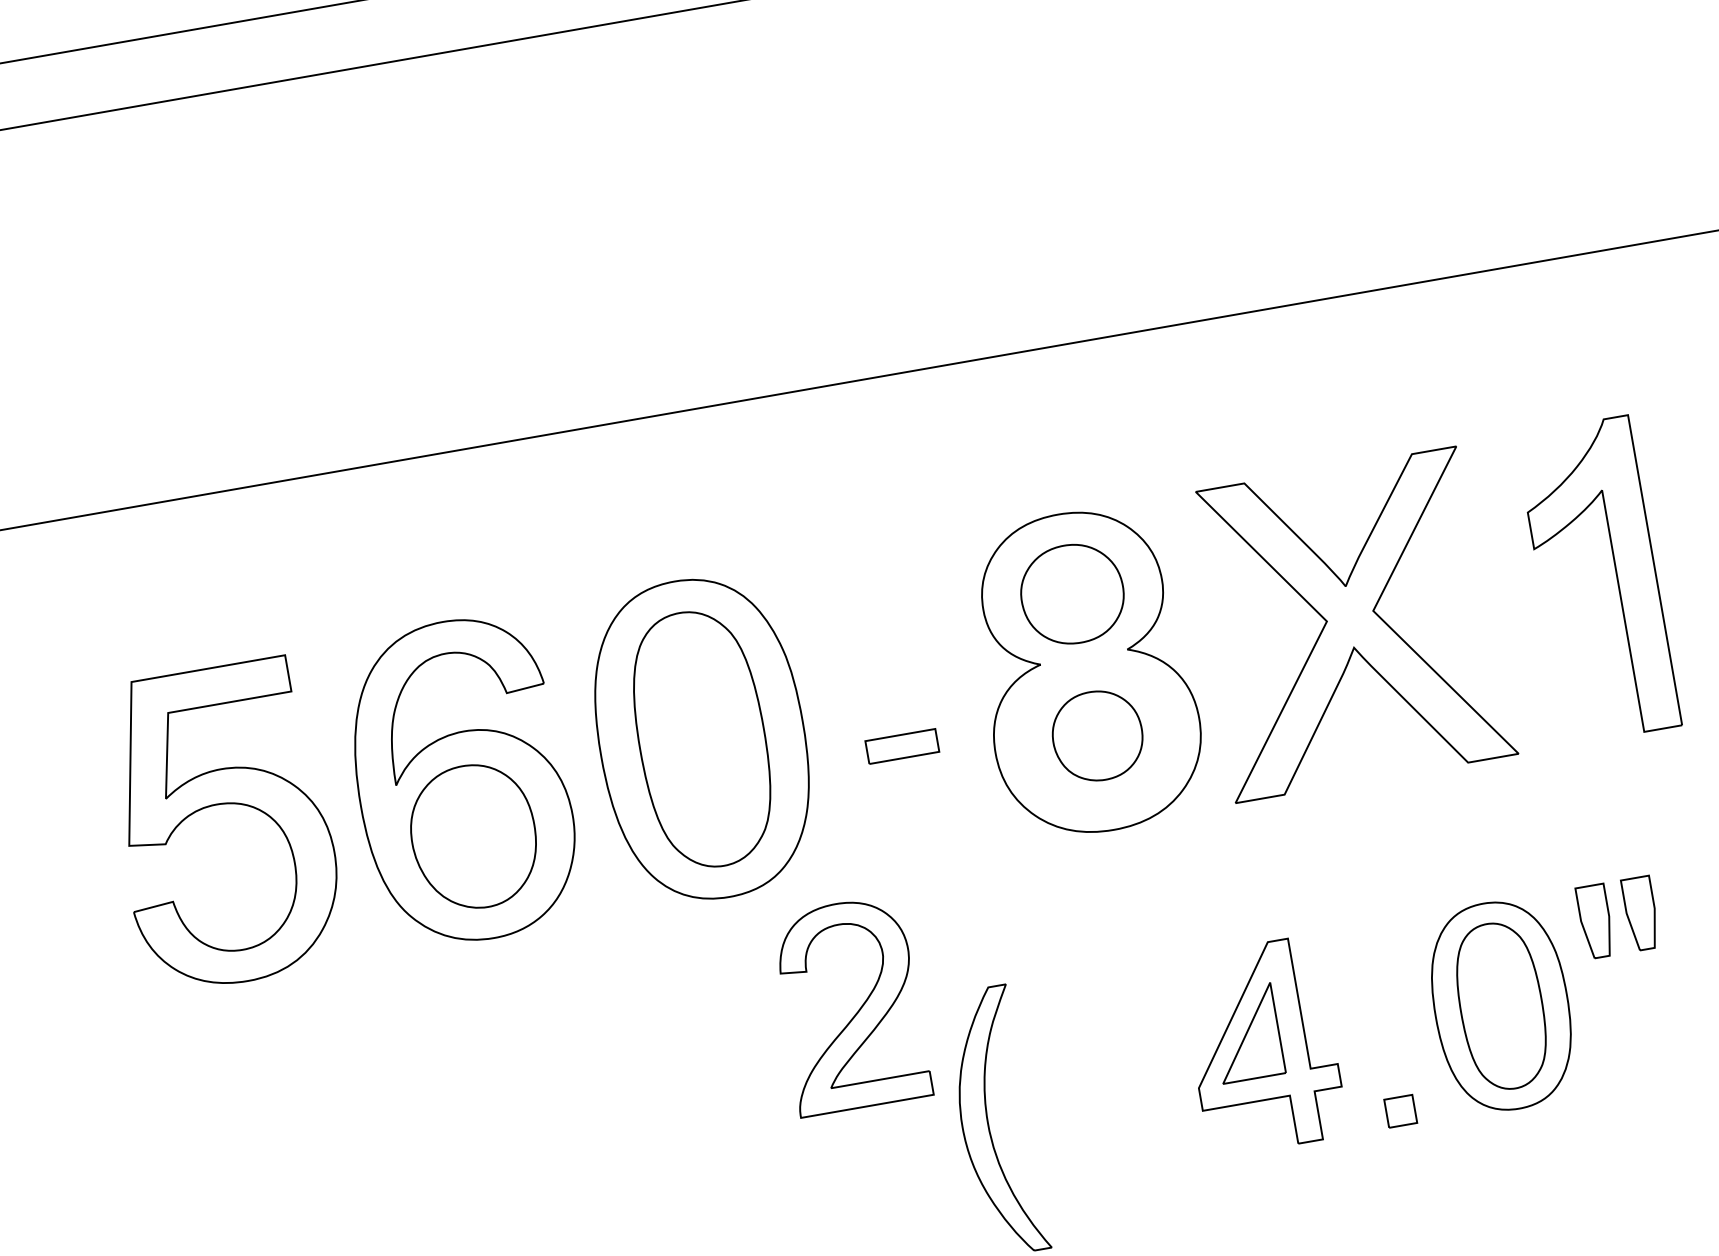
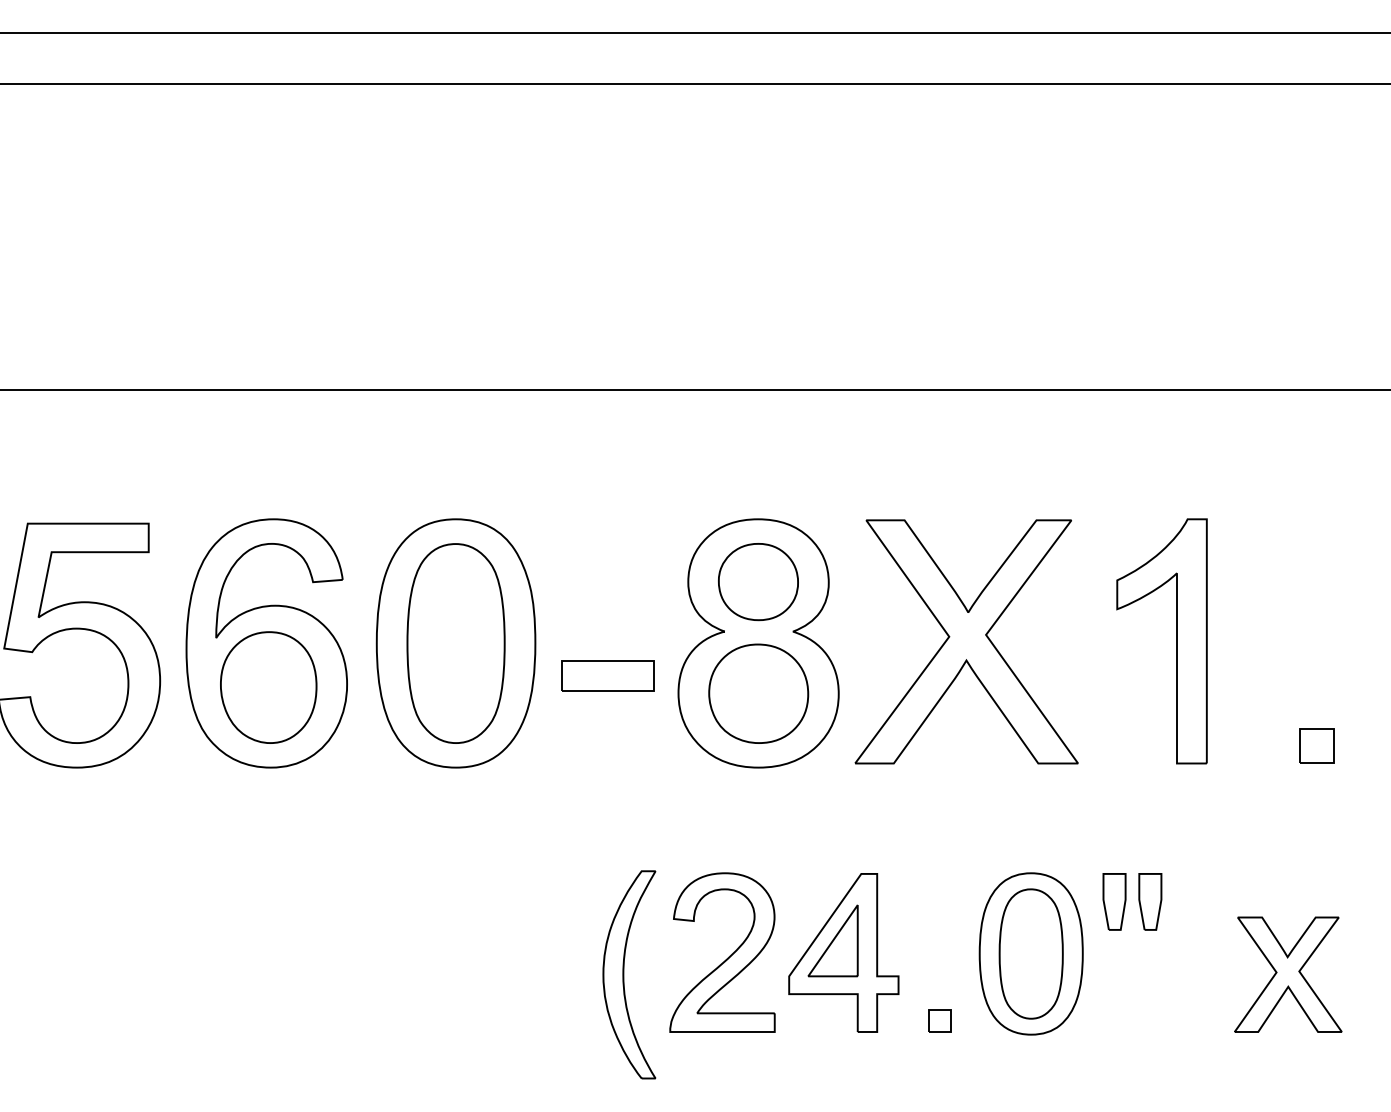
part: (1097, 735) -> (758, 693), size x1.43
part: (901, 746) -> (607, 675), size x1.67
part: (857, 1010) -> (727, 957), moved

